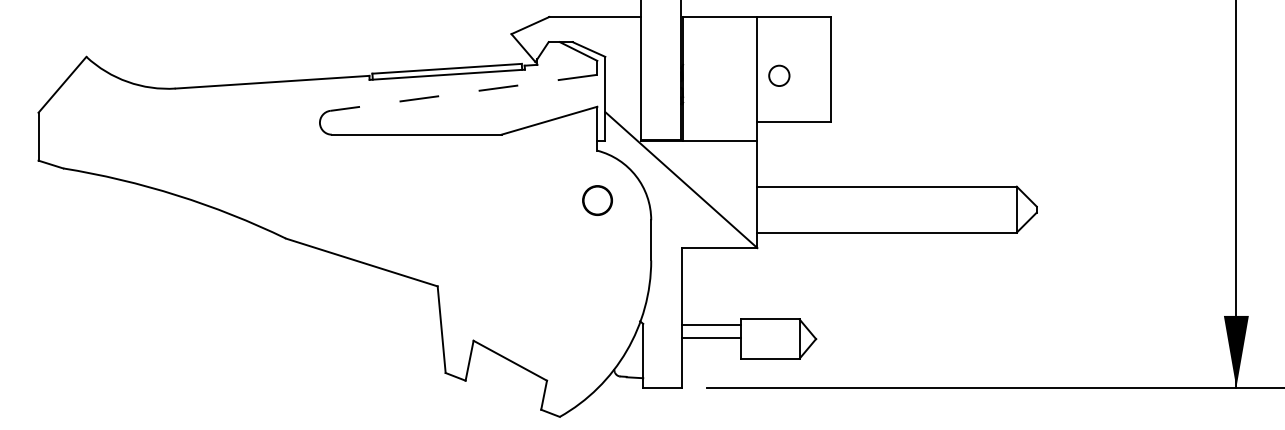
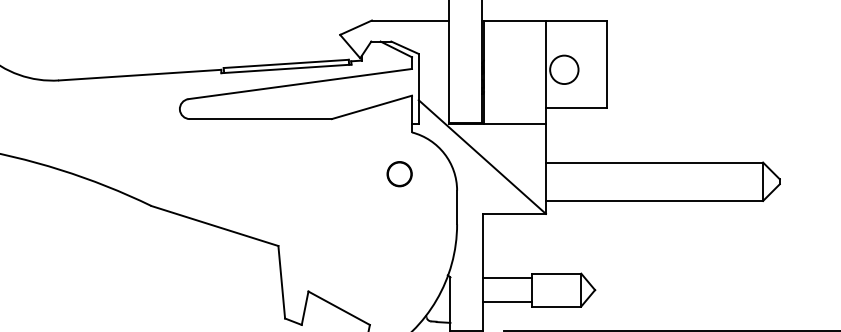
circle: (779, 75) -> (564, 69), size x1.67
line: (463, 92) -> (300, 83), dashed -> solid
circle: (597, 200) -> (399, 174), moved
line: (711, 338) -> (507, 302), moved

